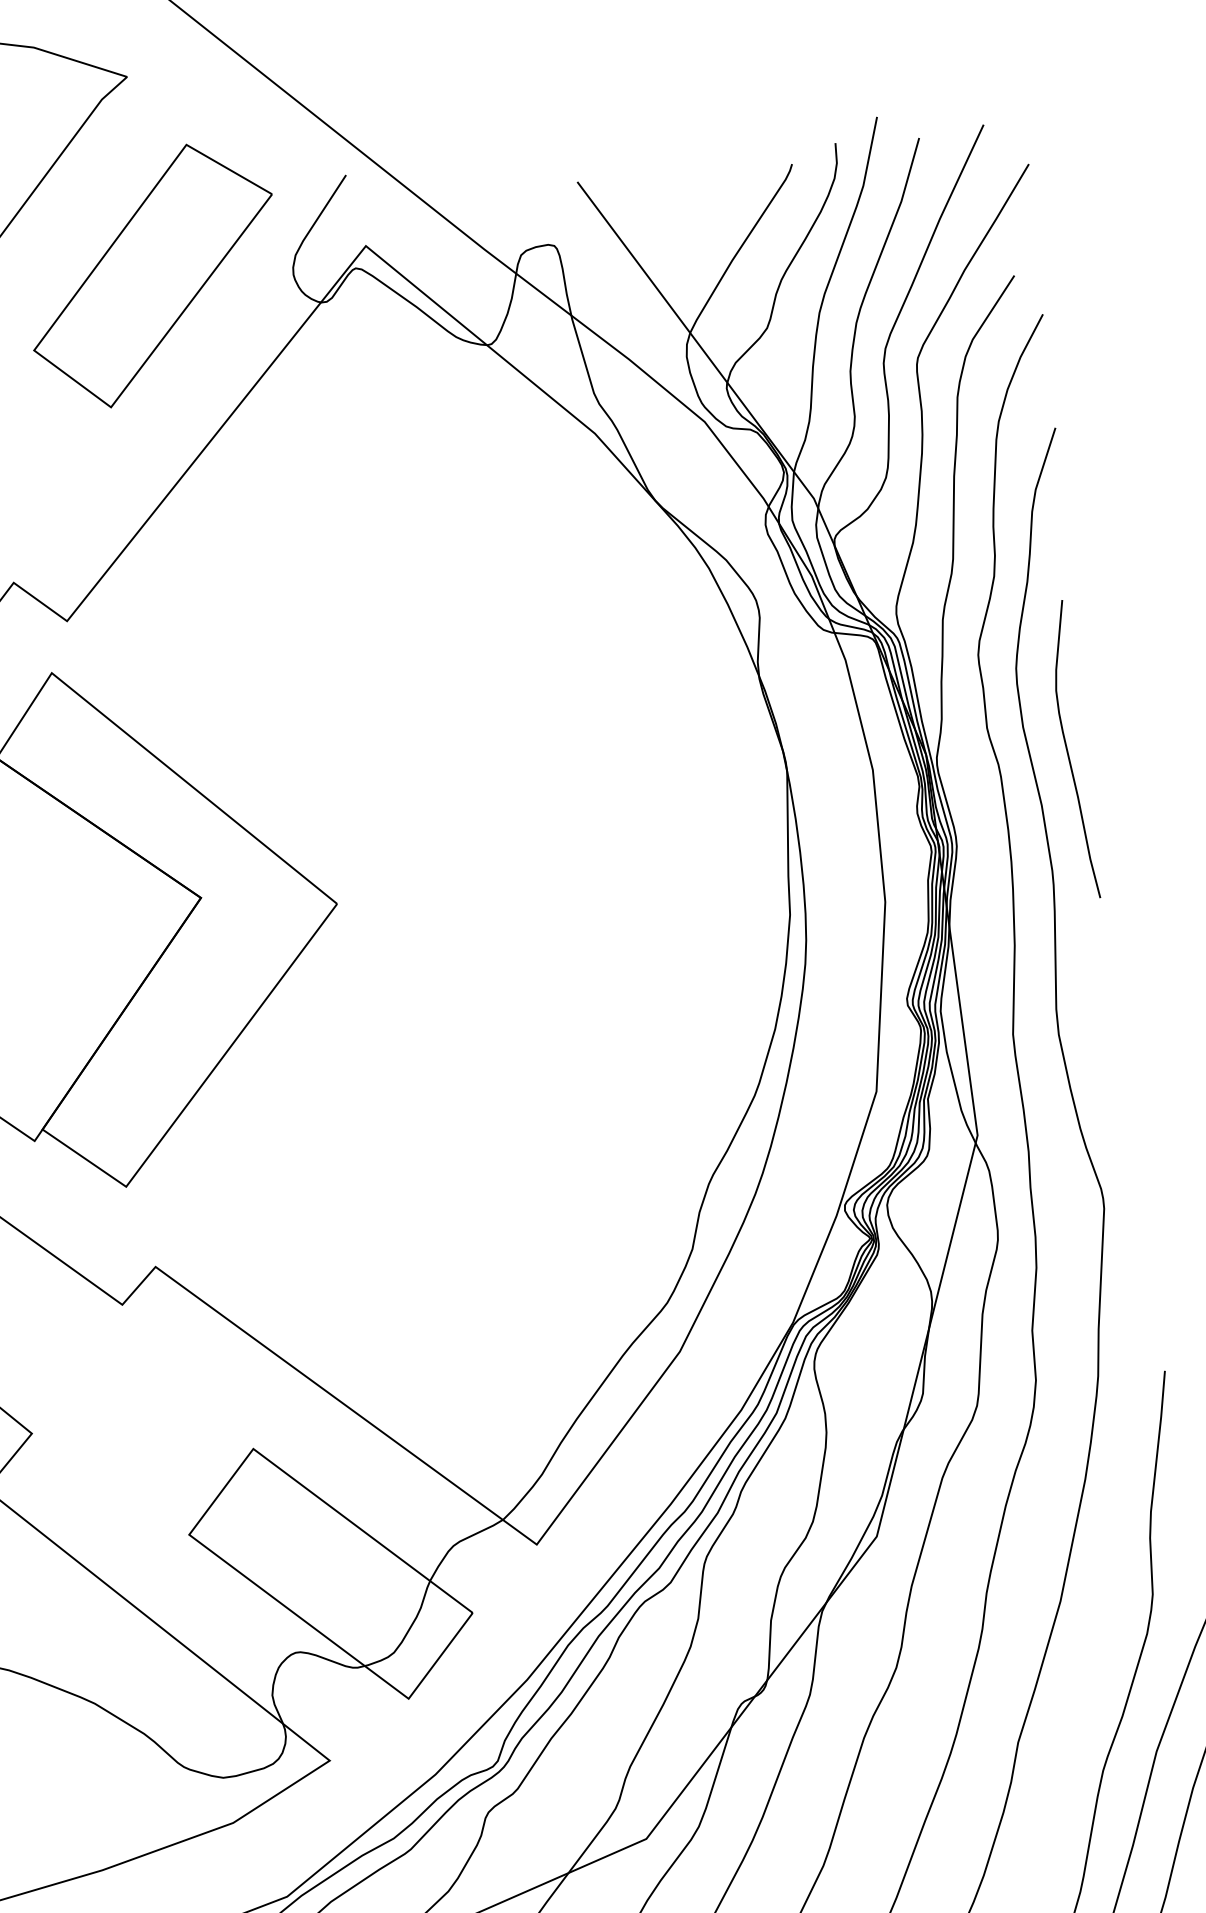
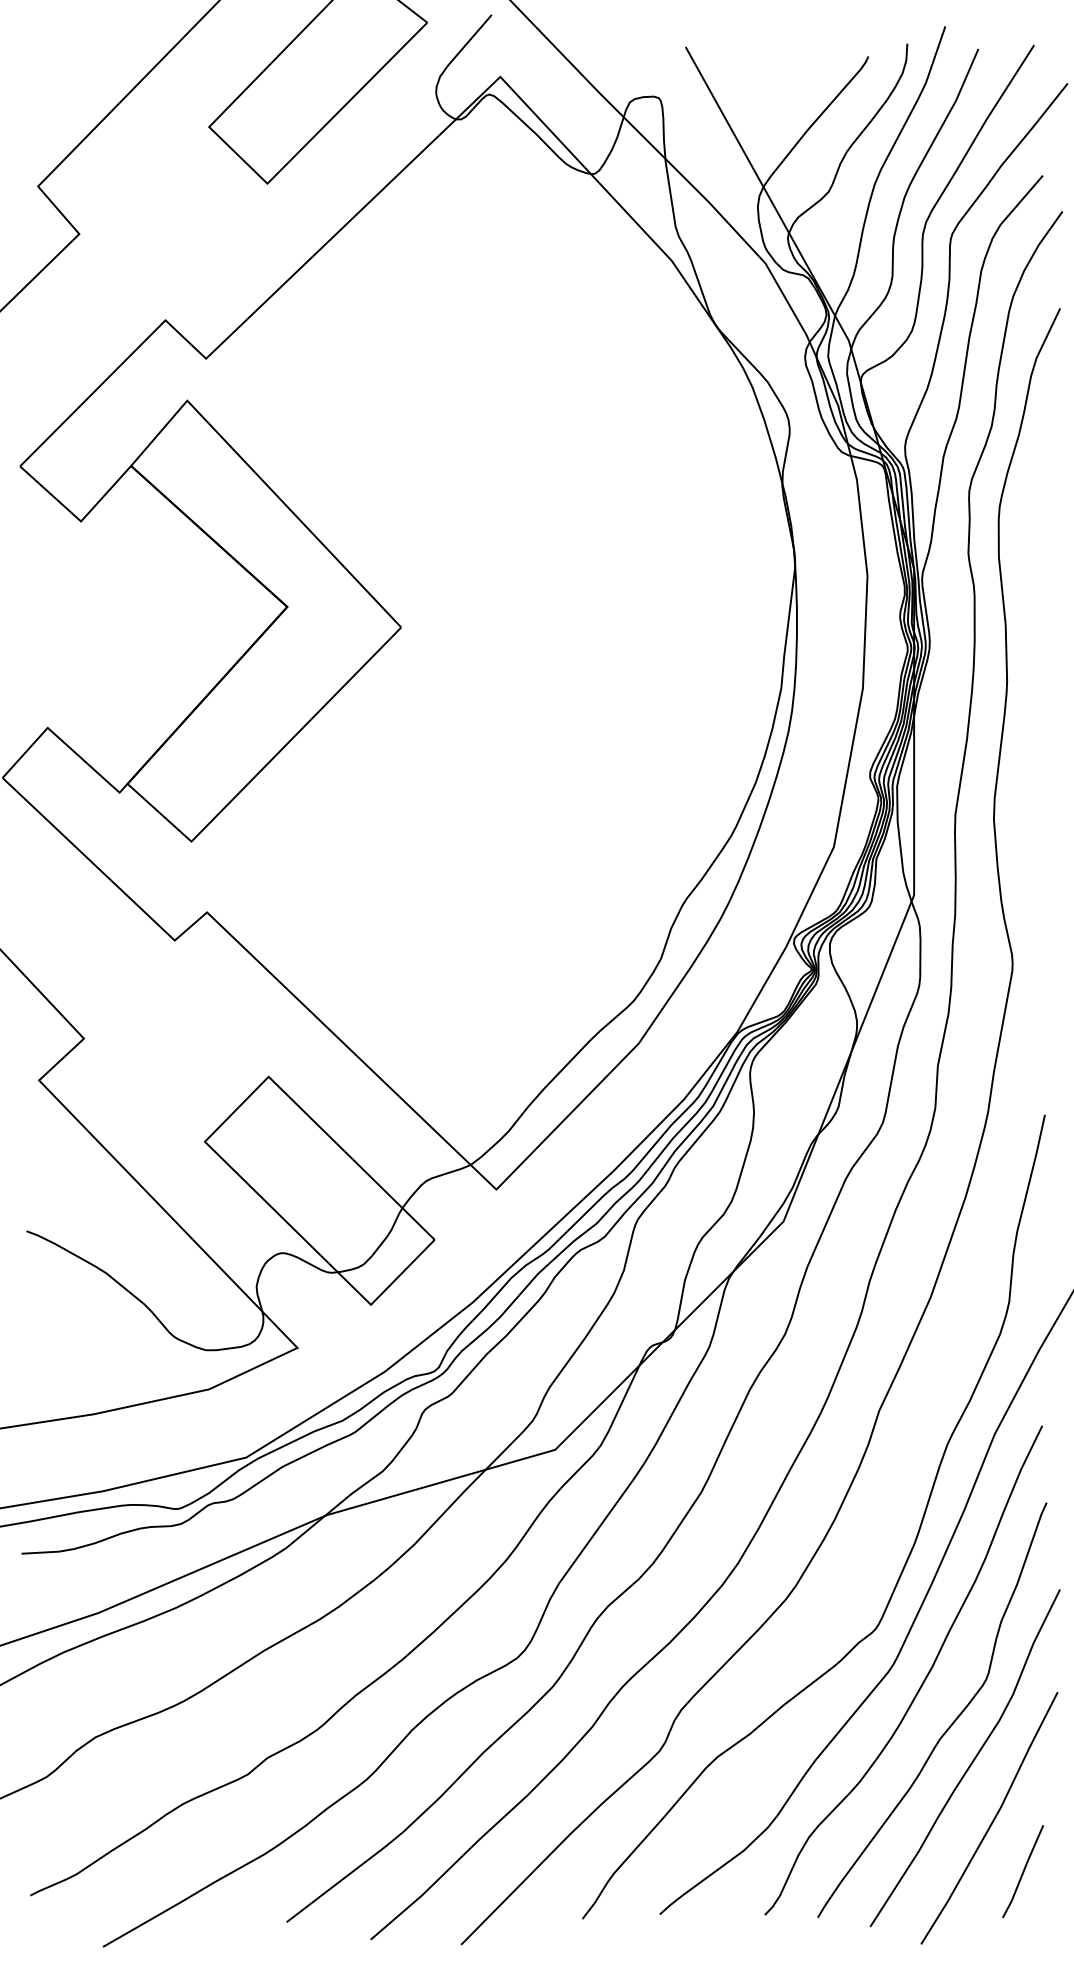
curve: (1068, 750) -> (1034, 581), removed

